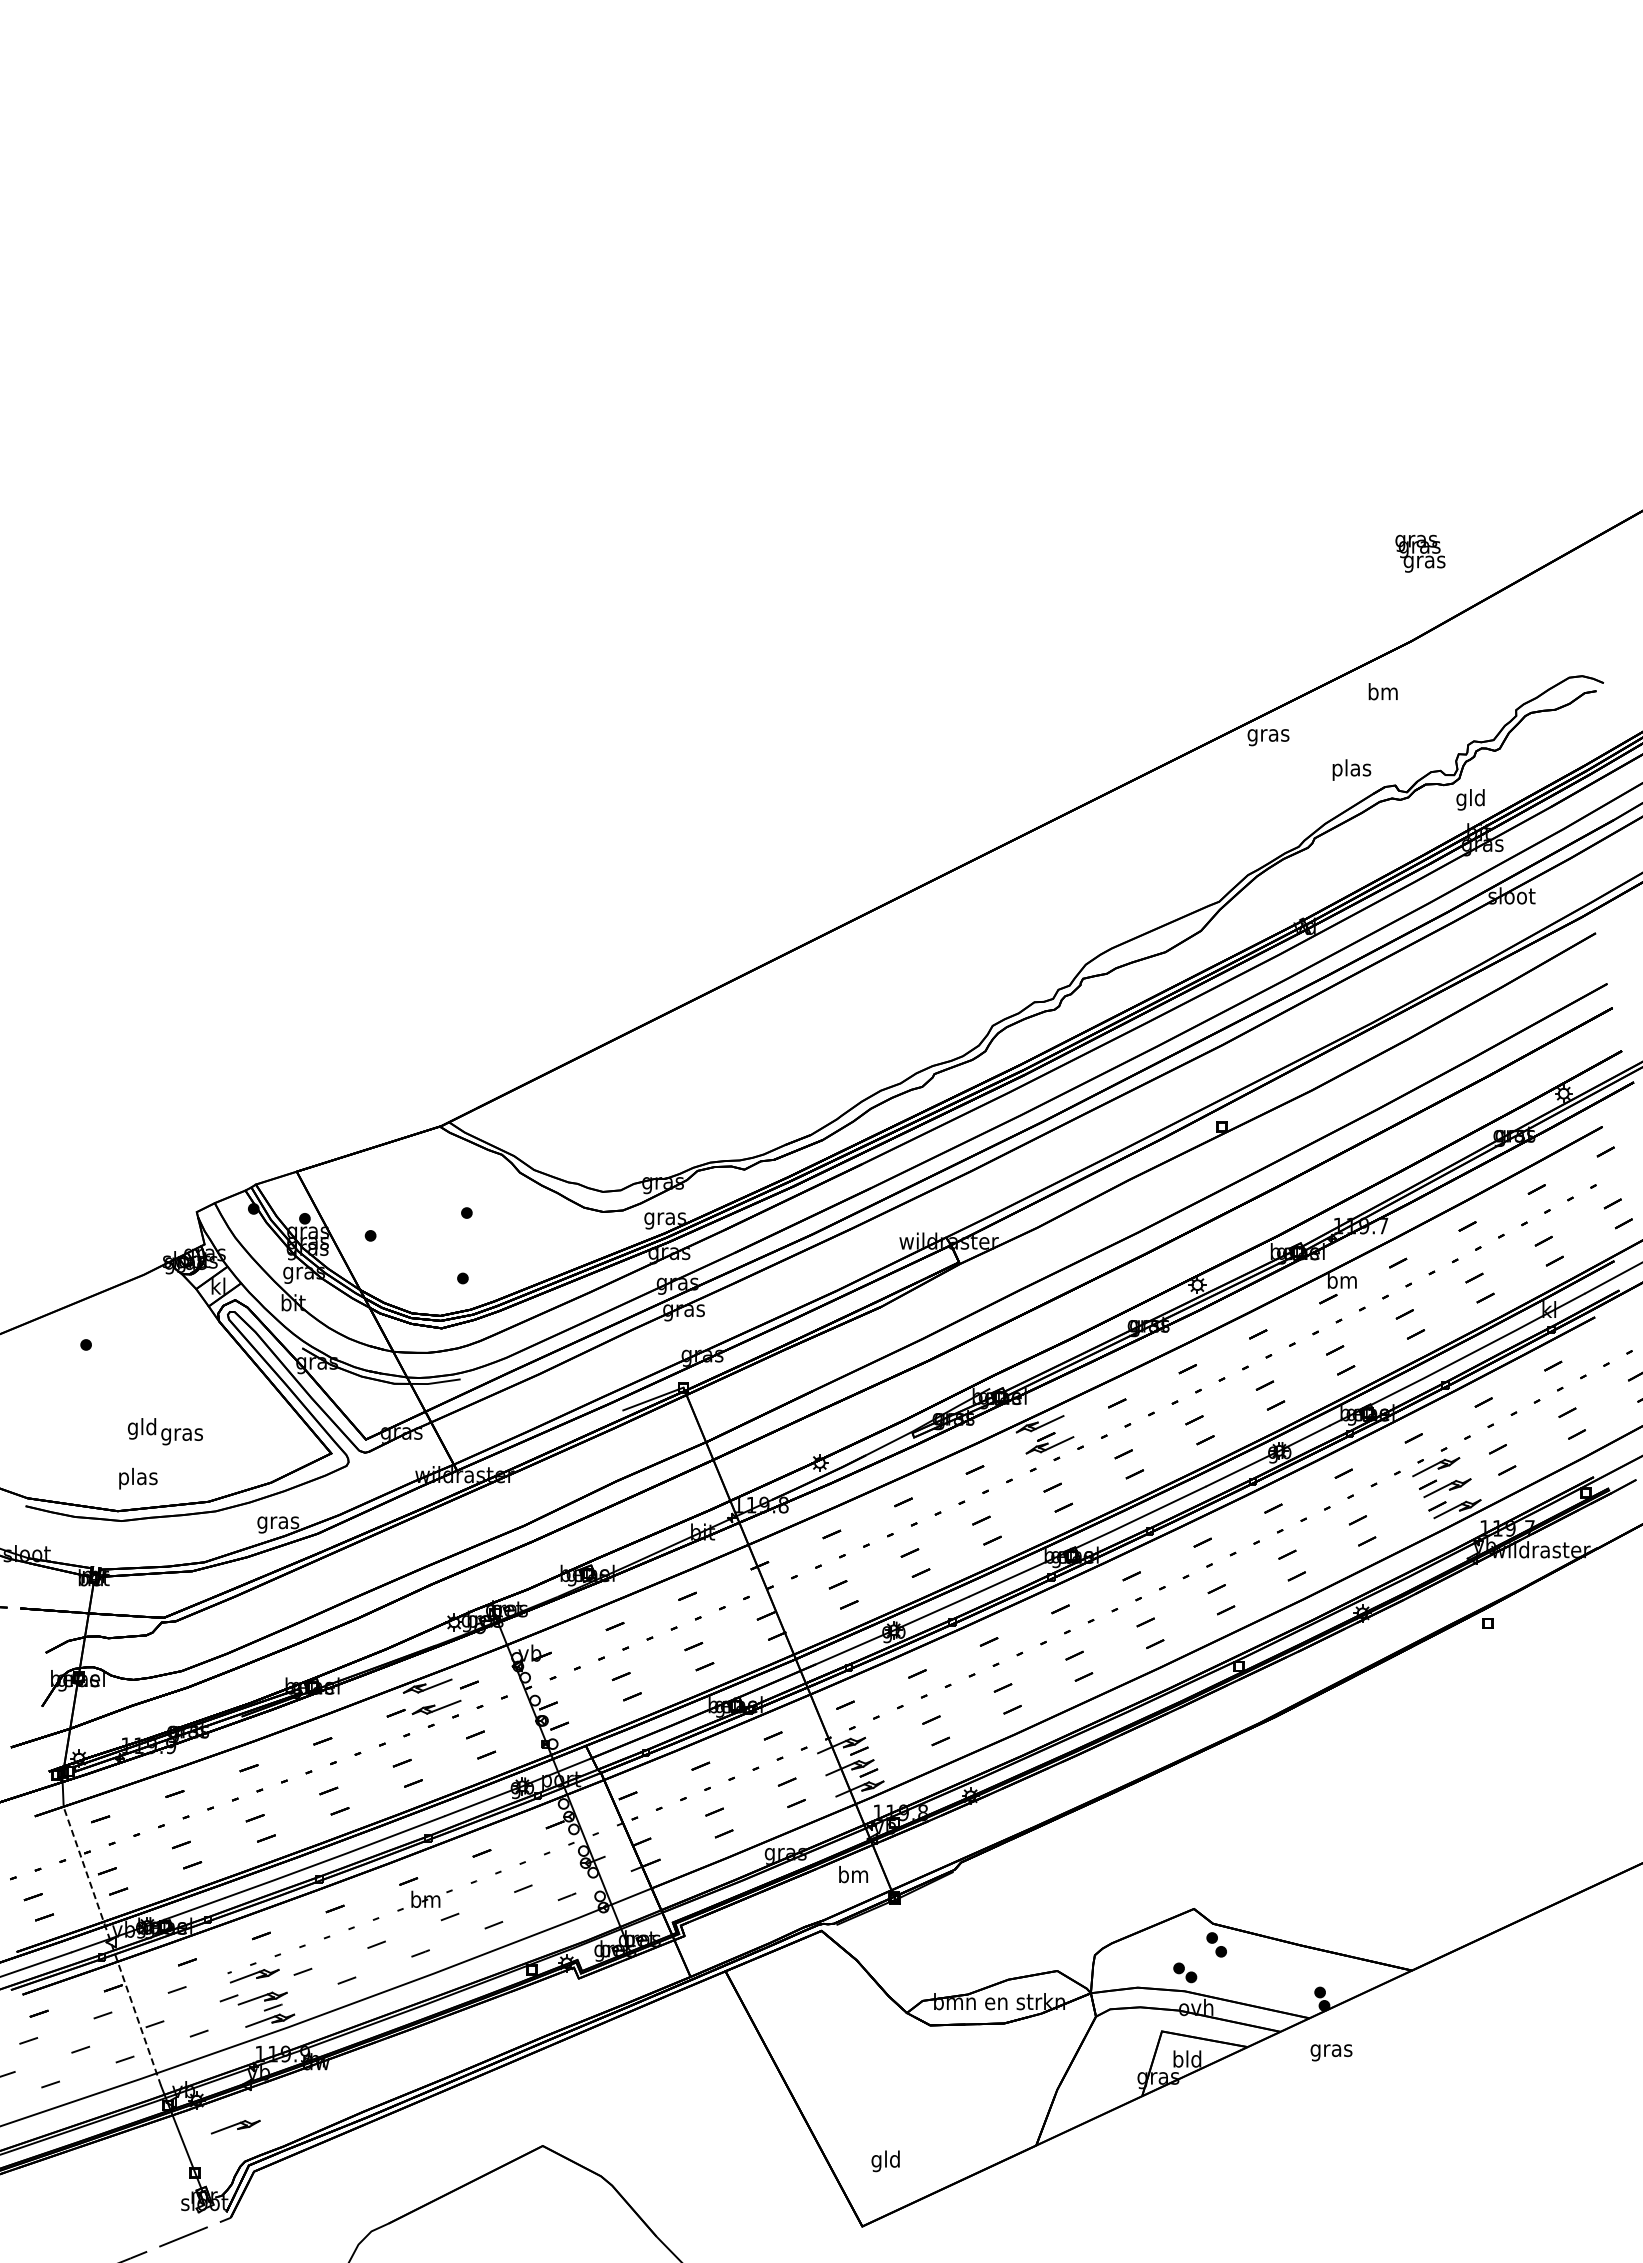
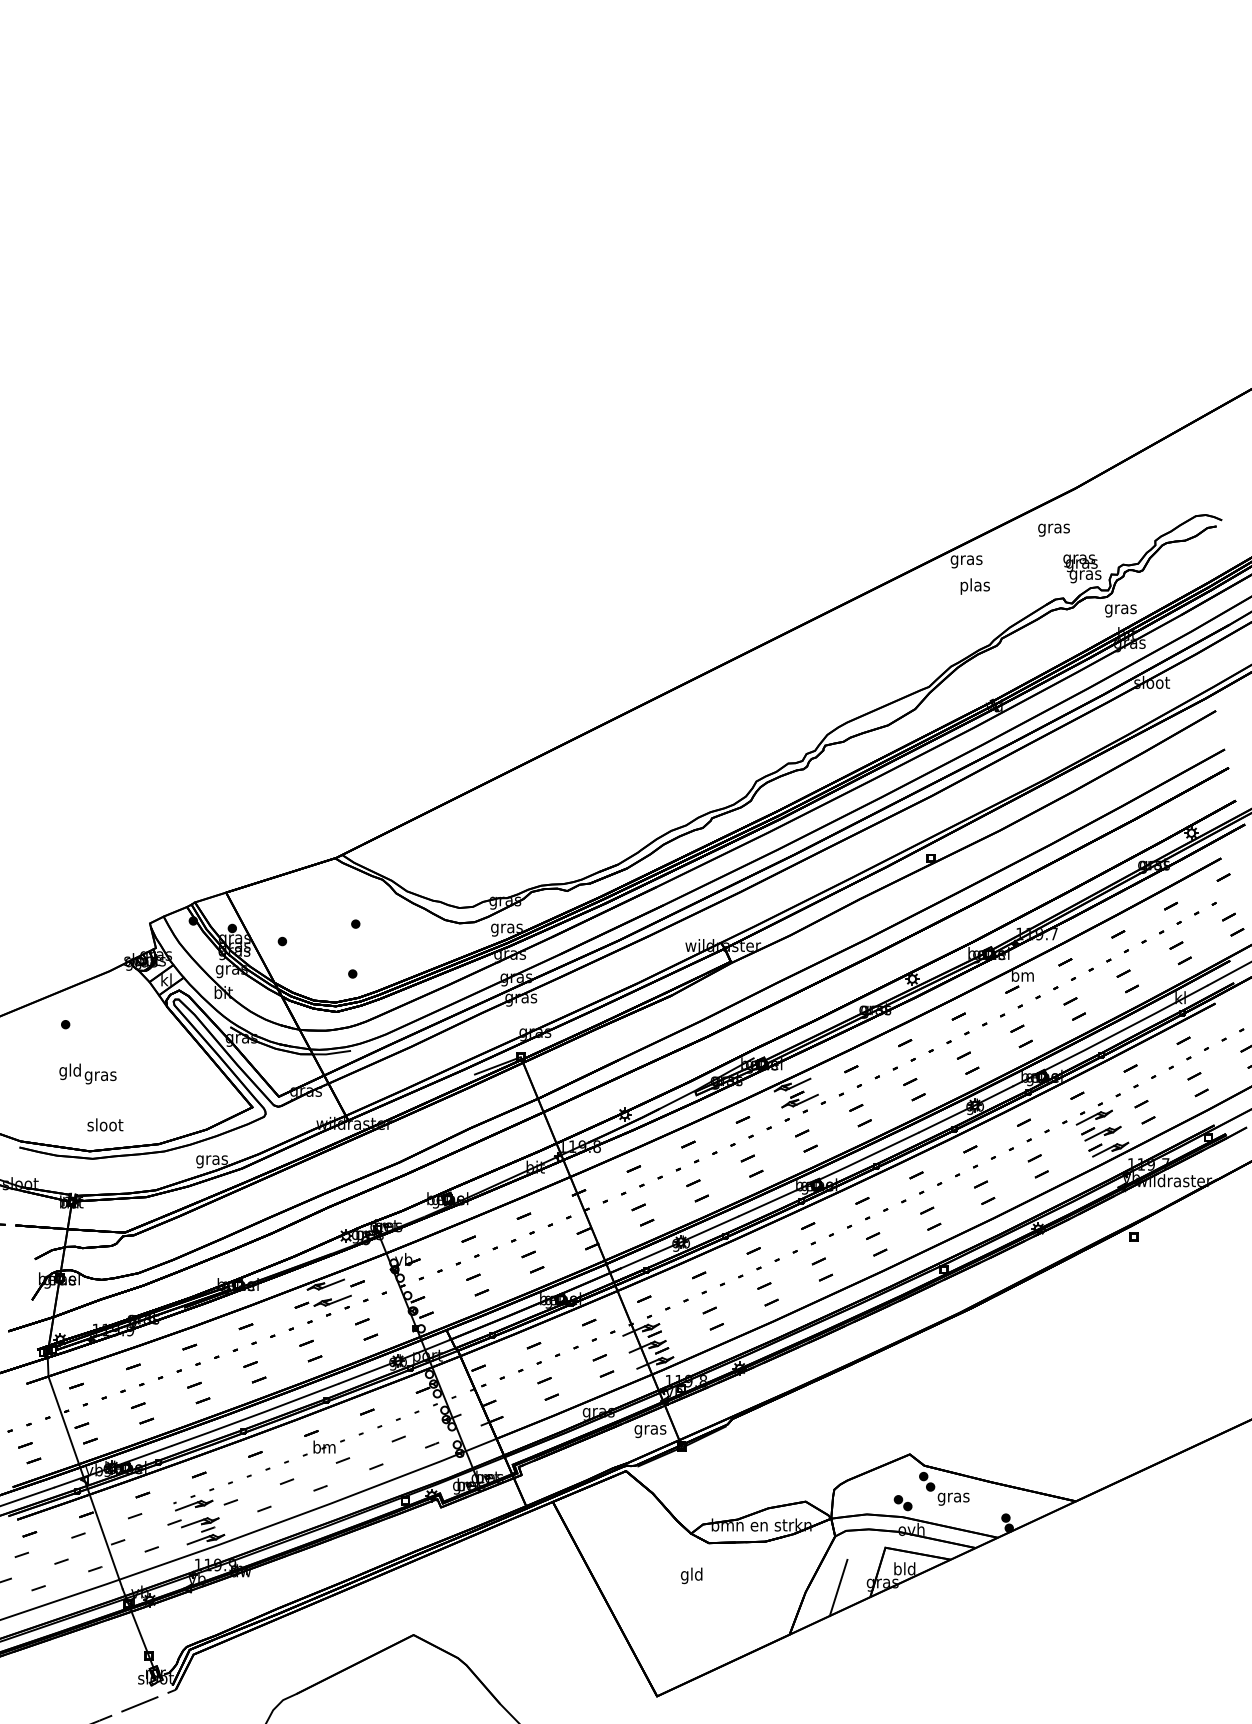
text: (1420, 553) -> (1082, 568), moved
text: (1383, 693) -> (1054, 528), bm -> gras
text: (1351, 769) -> (974, 586), moved
text: (1470, 799) -> (1120, 609), gld -> gras
text: (165, 1431) -> (88, 1073), moved
text: (137, 1478) -> (104, 1126), plas -> sloot
text: (853, 1876) -> (650, 1429), bm -> gras
line: (112, 1946) -> (85, 1483), dashed -> solid
text: (1331, 2052) -> (953, 1499), moved
line: (1100, 2083) -> (838, 1587), added
part: (235, 2126) -> (179, 1620), removed
text: (885, 2161) -> (691, 1575), moved

